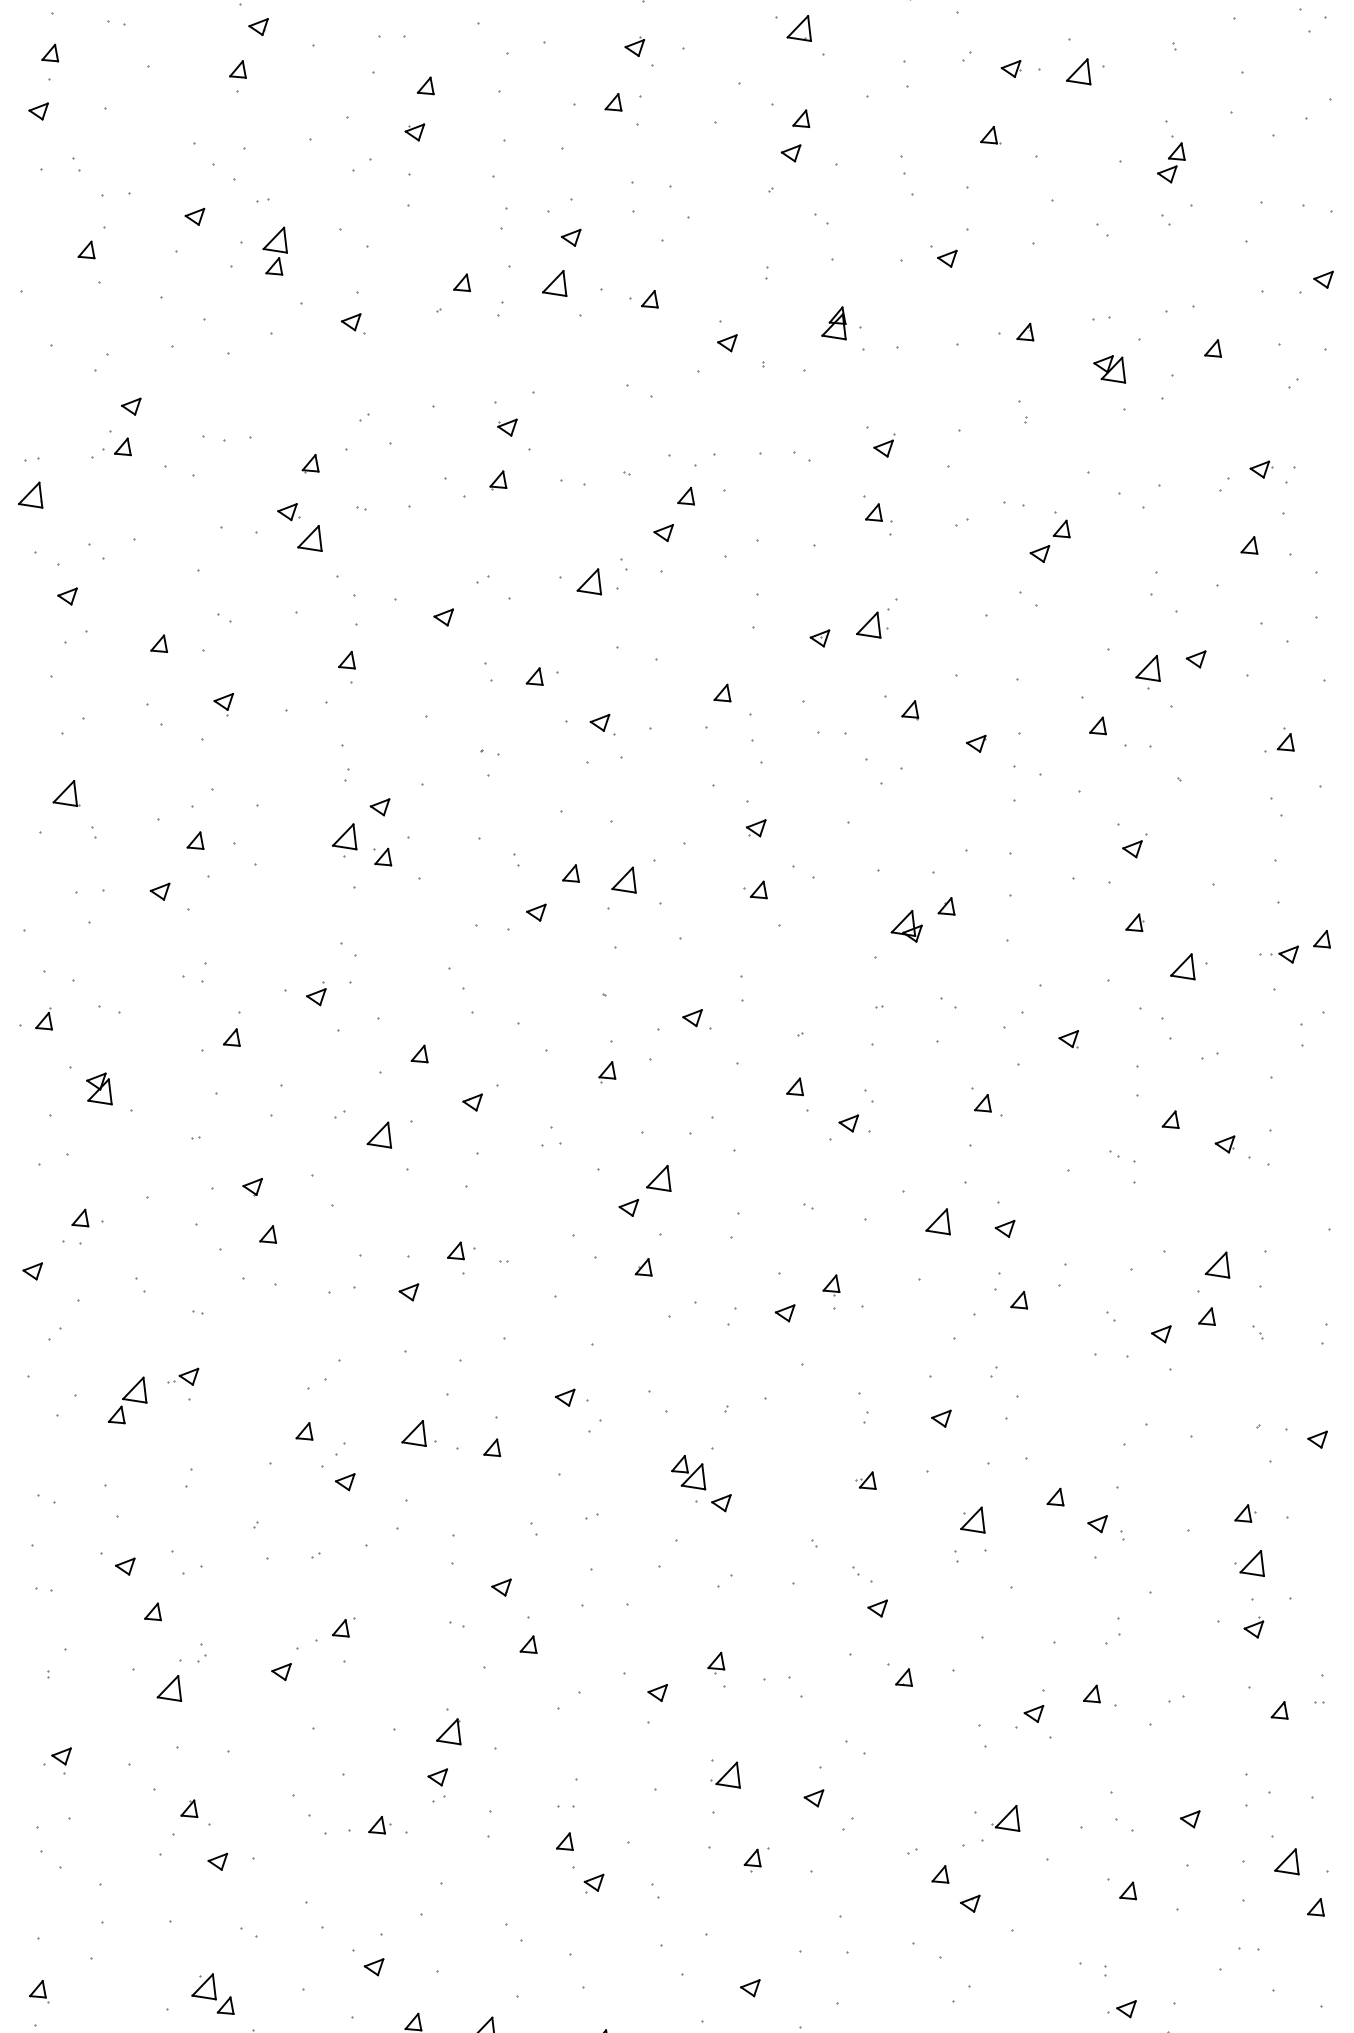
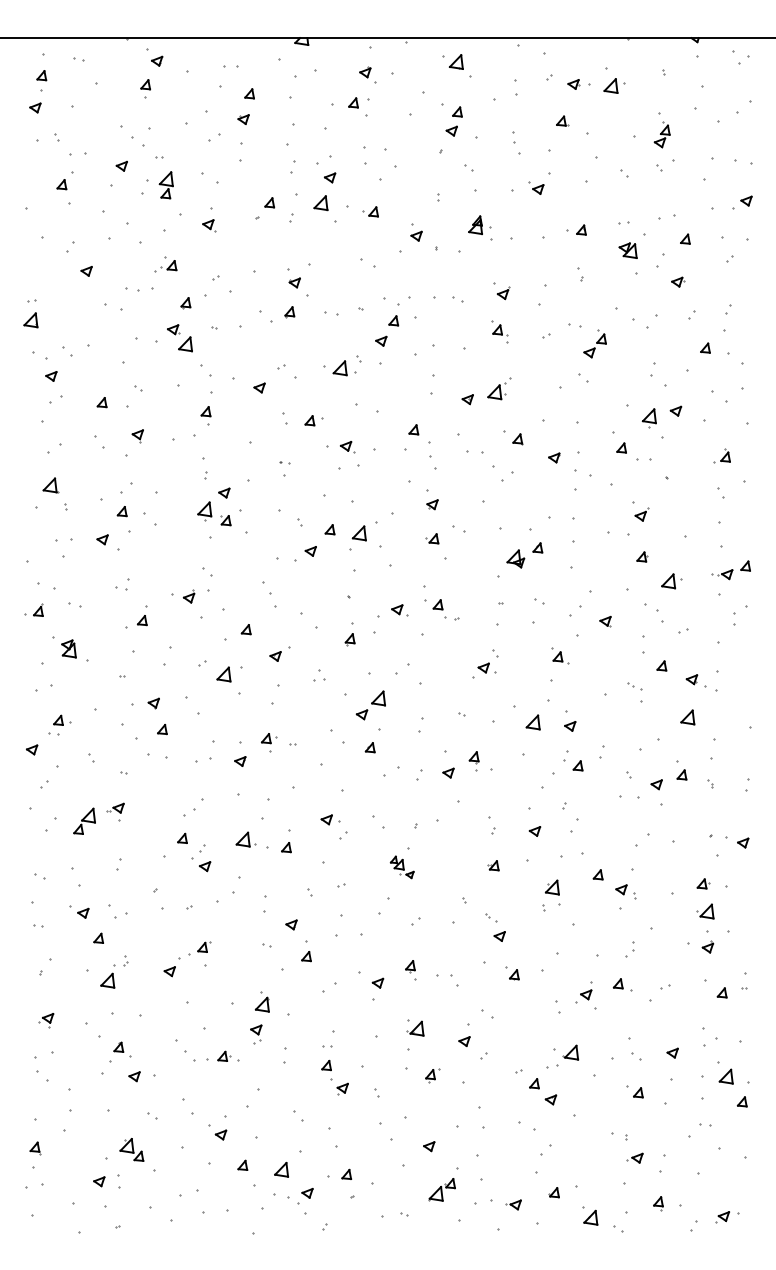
part: (111, 444) -> (165, 264), moved
part: (1262, 468) -> (678, 281), moved
part: (797, 1093) -> (439, 608), moved
part: (1216, 1265) -> (687, 717), moved
part: (701, 1483) -> (402, 867), size x0.7

